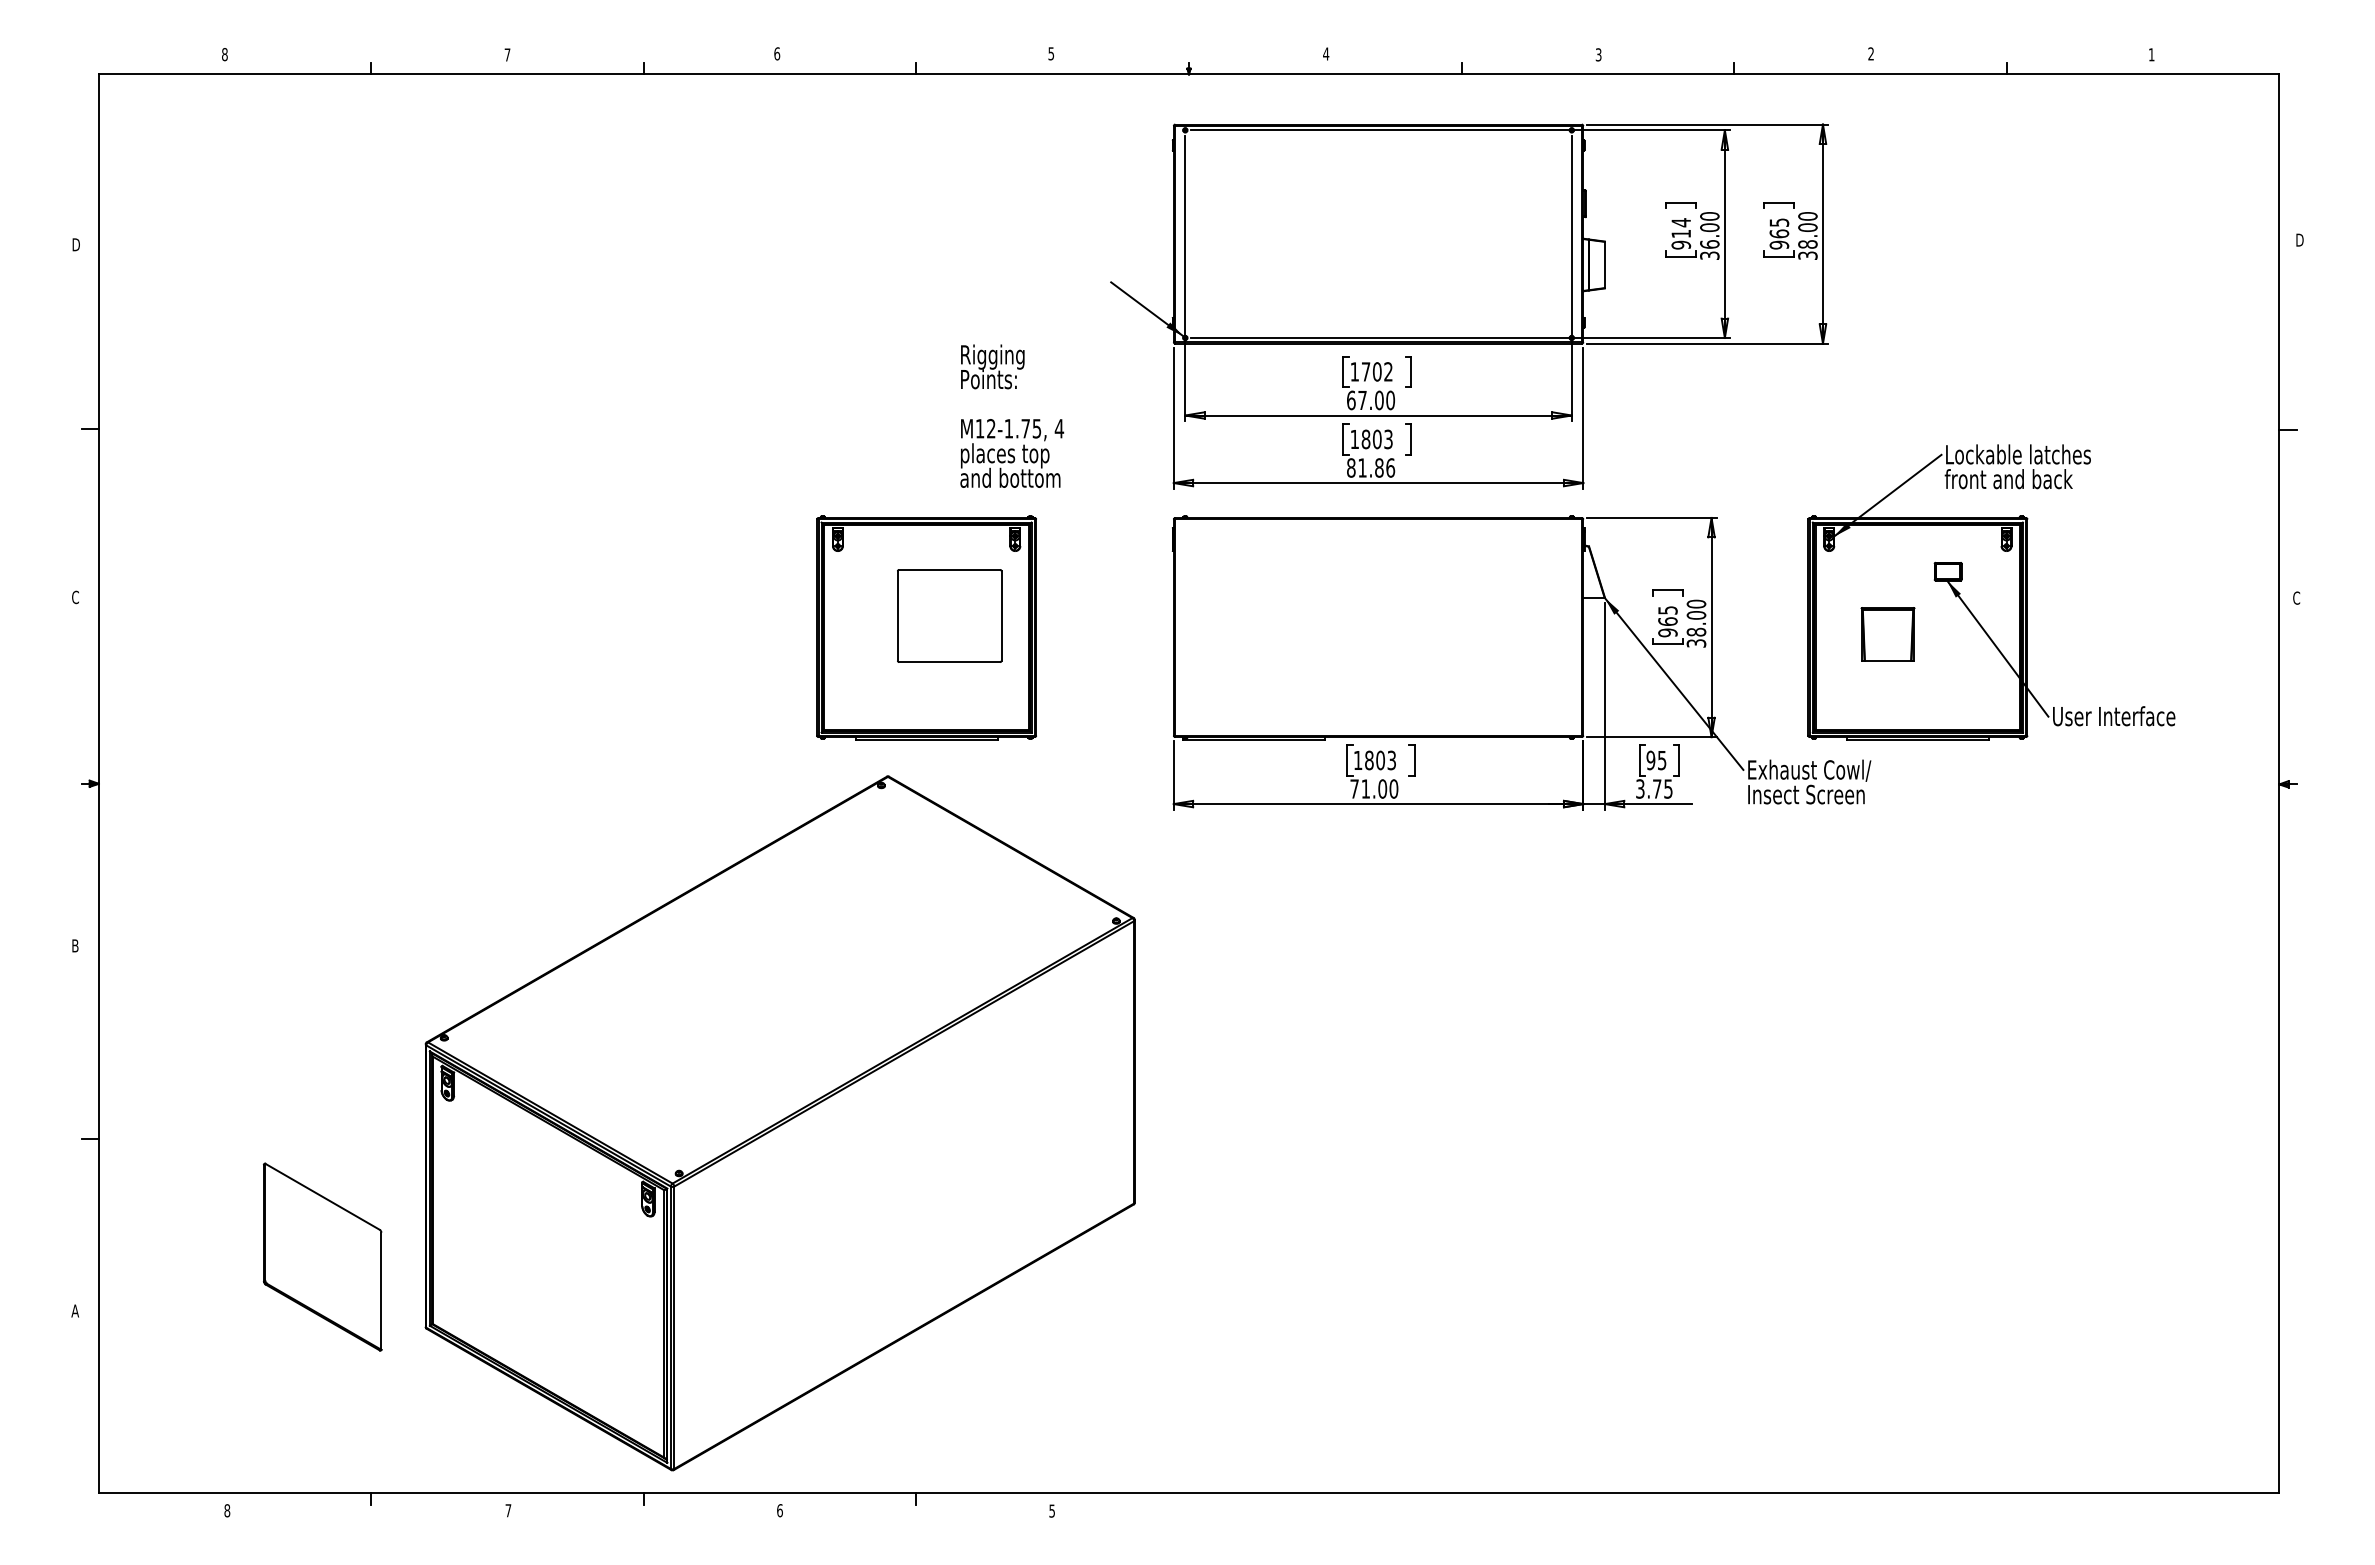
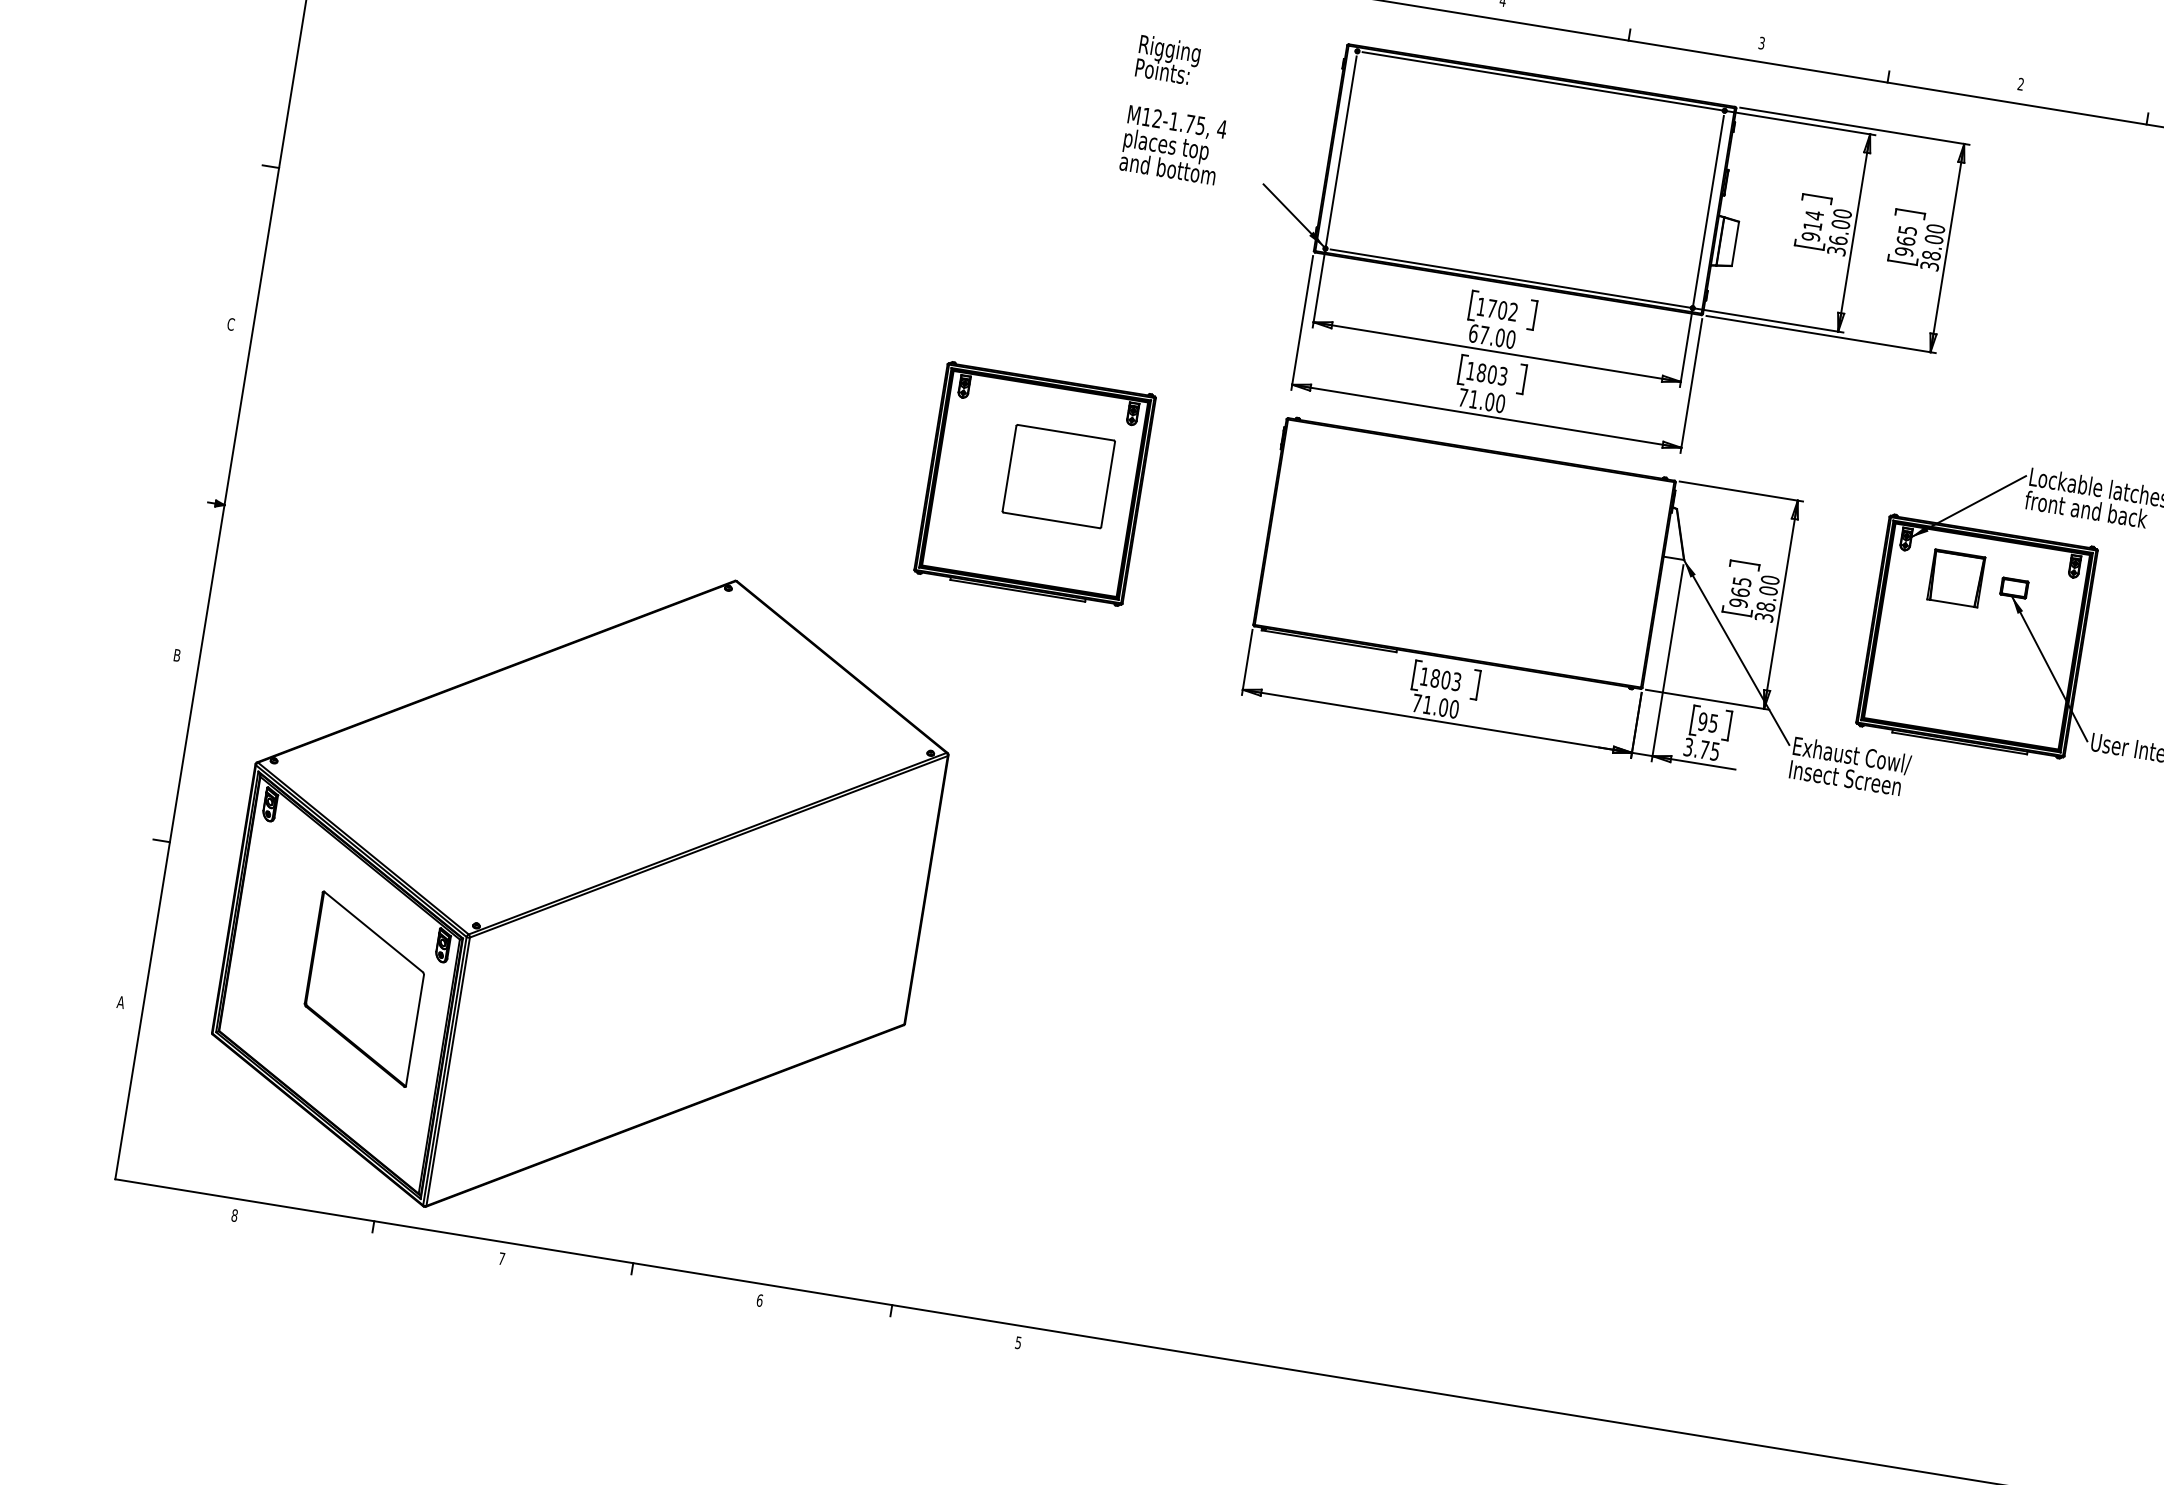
text: (1012, 415) -> (1179, 109), moved
text: (1371, 467) -> (1482, 400), 81.86 -> 71.00
part: (1887, 634) -> (1955, 578), moved
part: (779, 1123) -> (579, 893), moved

